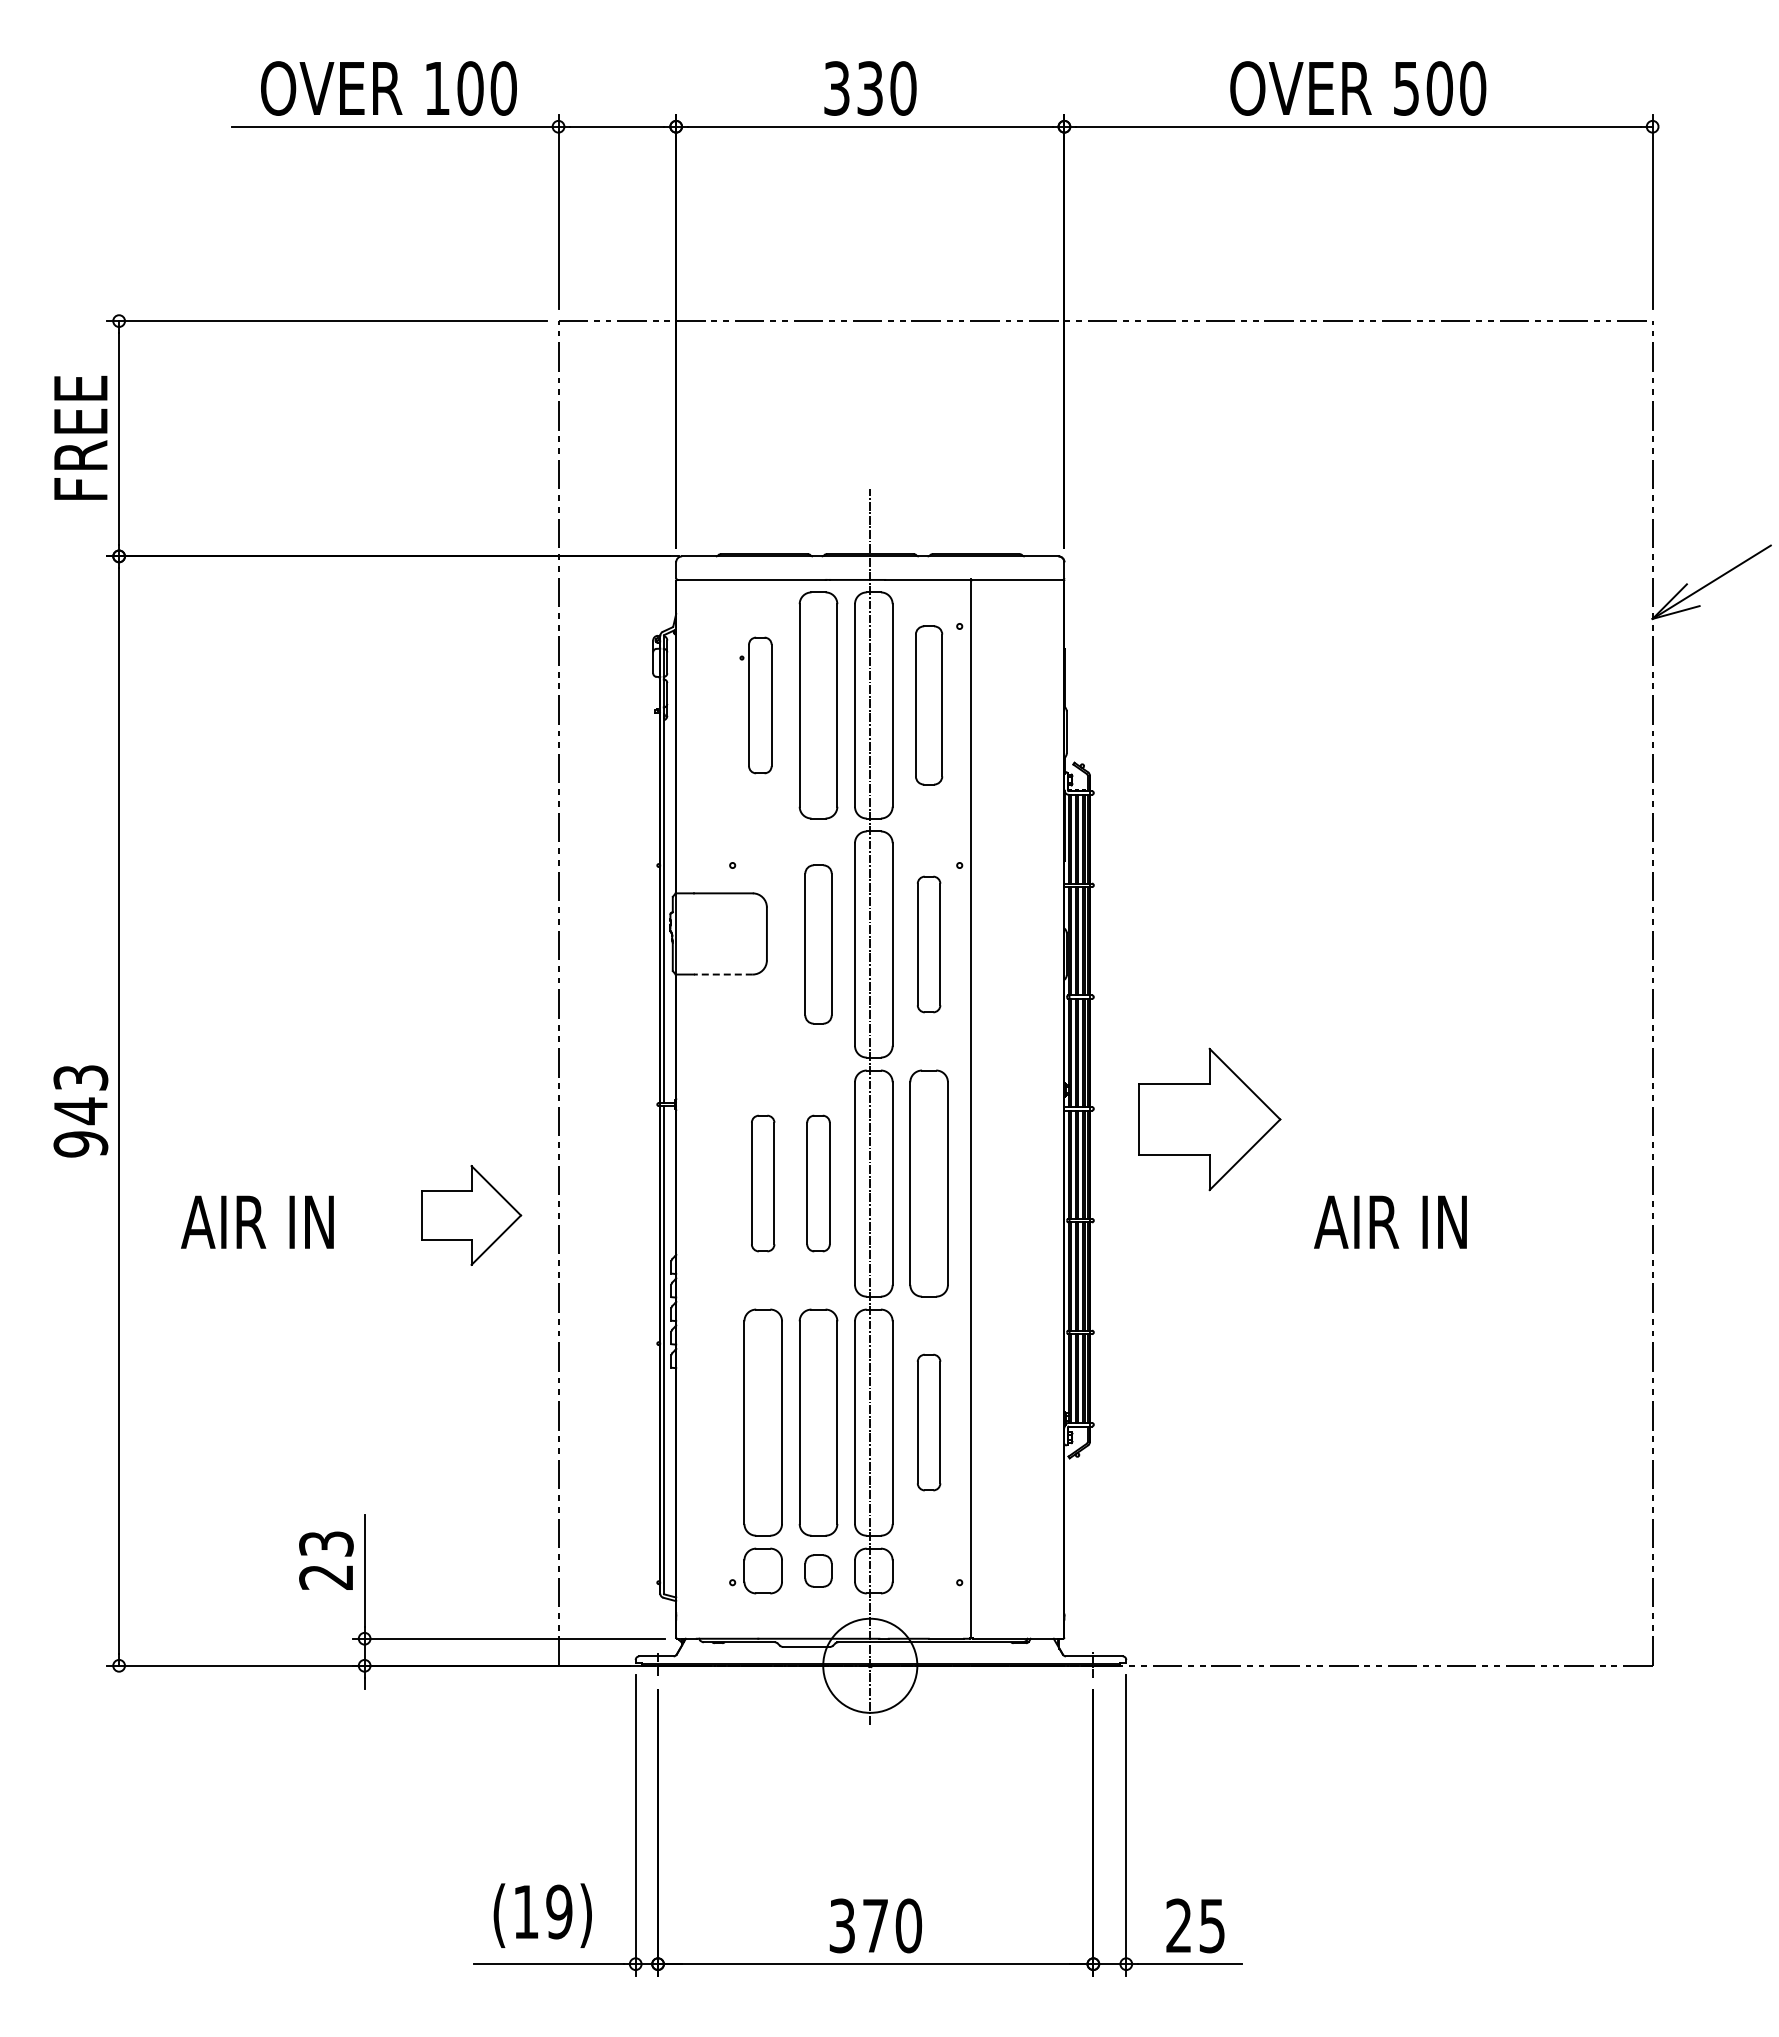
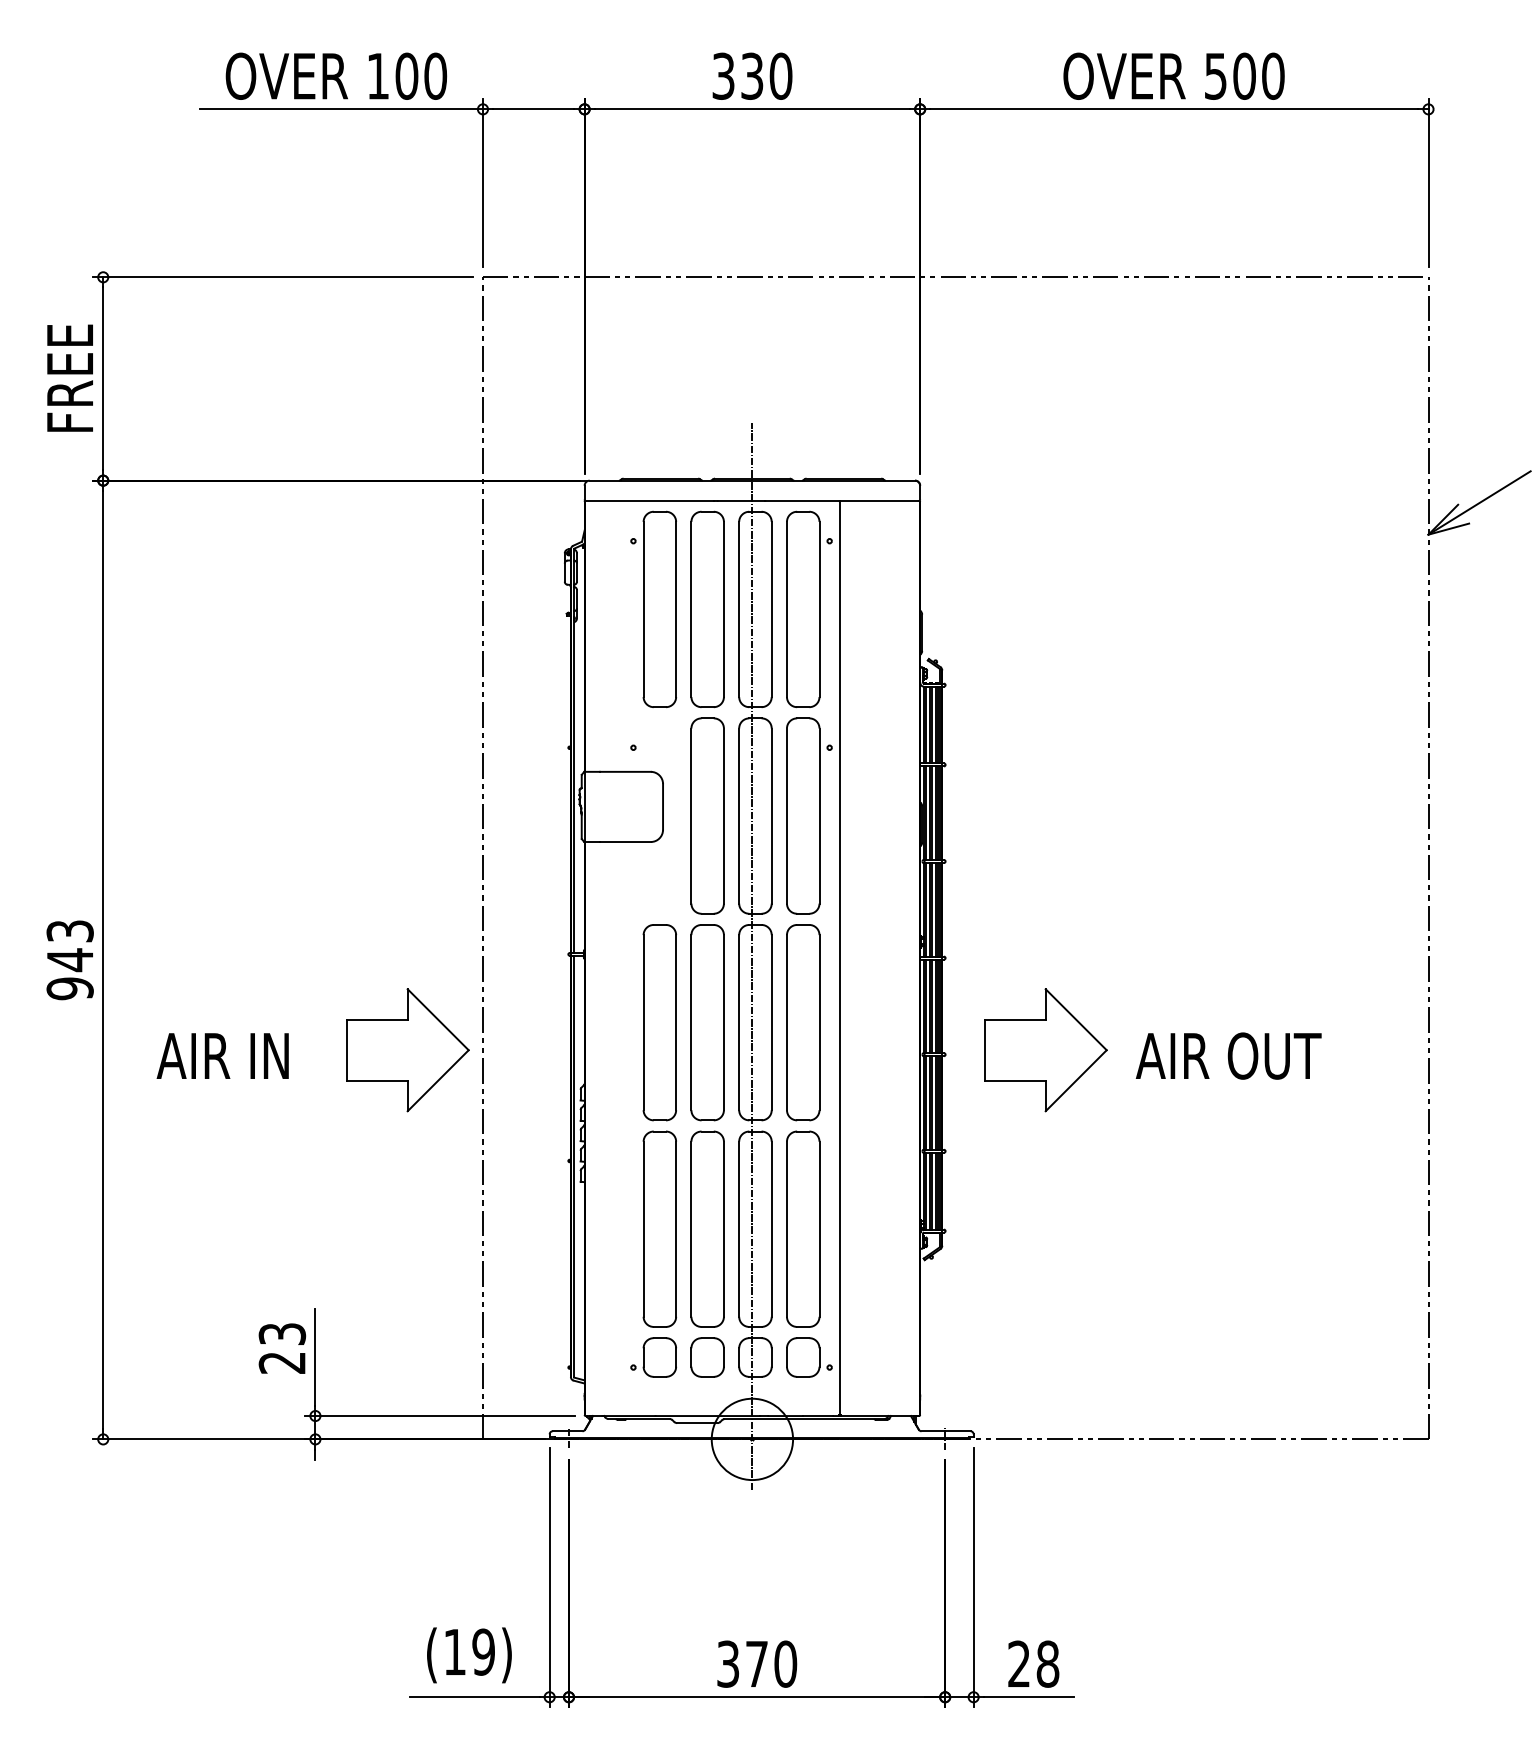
part: (755, 705) -> (653, 609), size x1.67
part: (928, 705) -> (802, 609), size x1.43
part: (818, 944) -> (707, 816), size x1.43
part: (928, 944) -> (802, 816), size x1.67
line: (722, 974) -> (624, 841), dashed -> solid
part: (1209, 1119) -> (1045, 1050), moved
part: (762, 1183) -> (659, 1022), size x1.67
part: (818, 1183) -> (707, 1022), size x1.67
part: (471, 1215) -> (407, 1050), size x1.43
text: (1474, 1221) -> (1274, 1055), AIR IN -> AIR OUT
part: (928, 1422) -> (802, 1229), size x1.67
part: (818, 1570) -> (707, 1357), size x1.43
part: (928, 1570) -> (802, 1357), added
text: (1212, 1925) -> (1048, 1663), 25 -> 28

